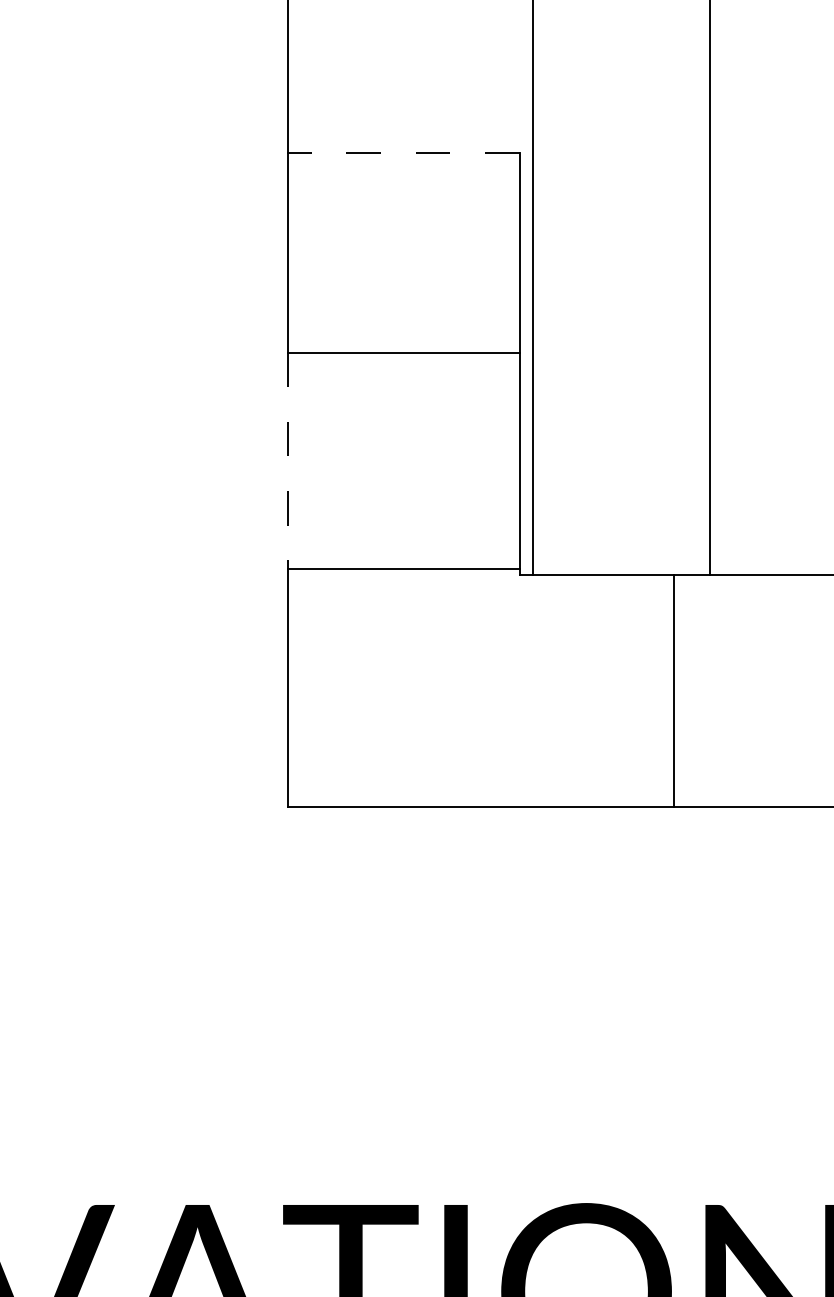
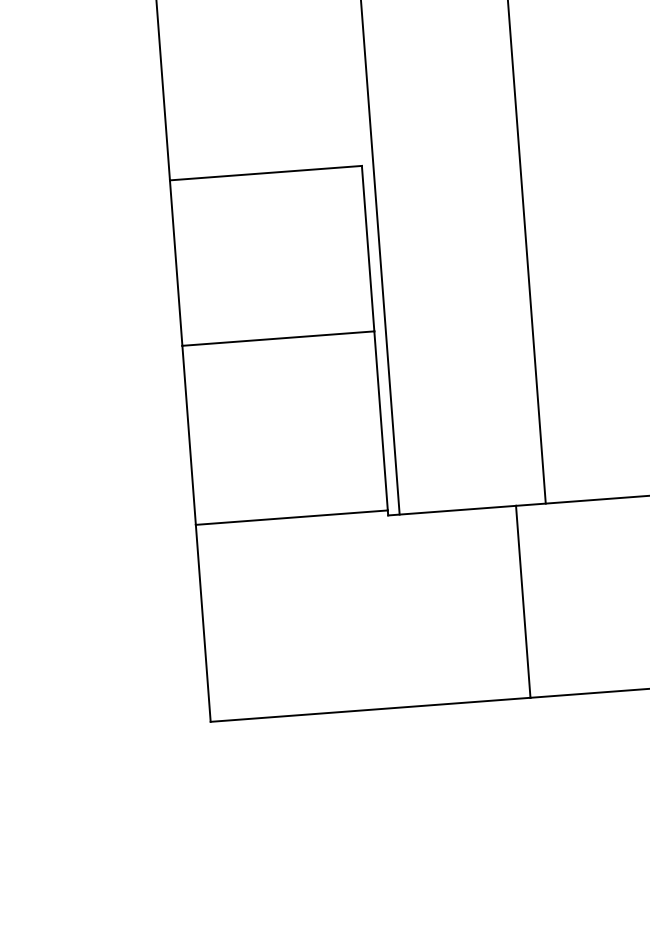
line: (403, 152) -> (265, 173), dashed -> solid
line: (287, 461) -> (189, 435), dashed -> solid

